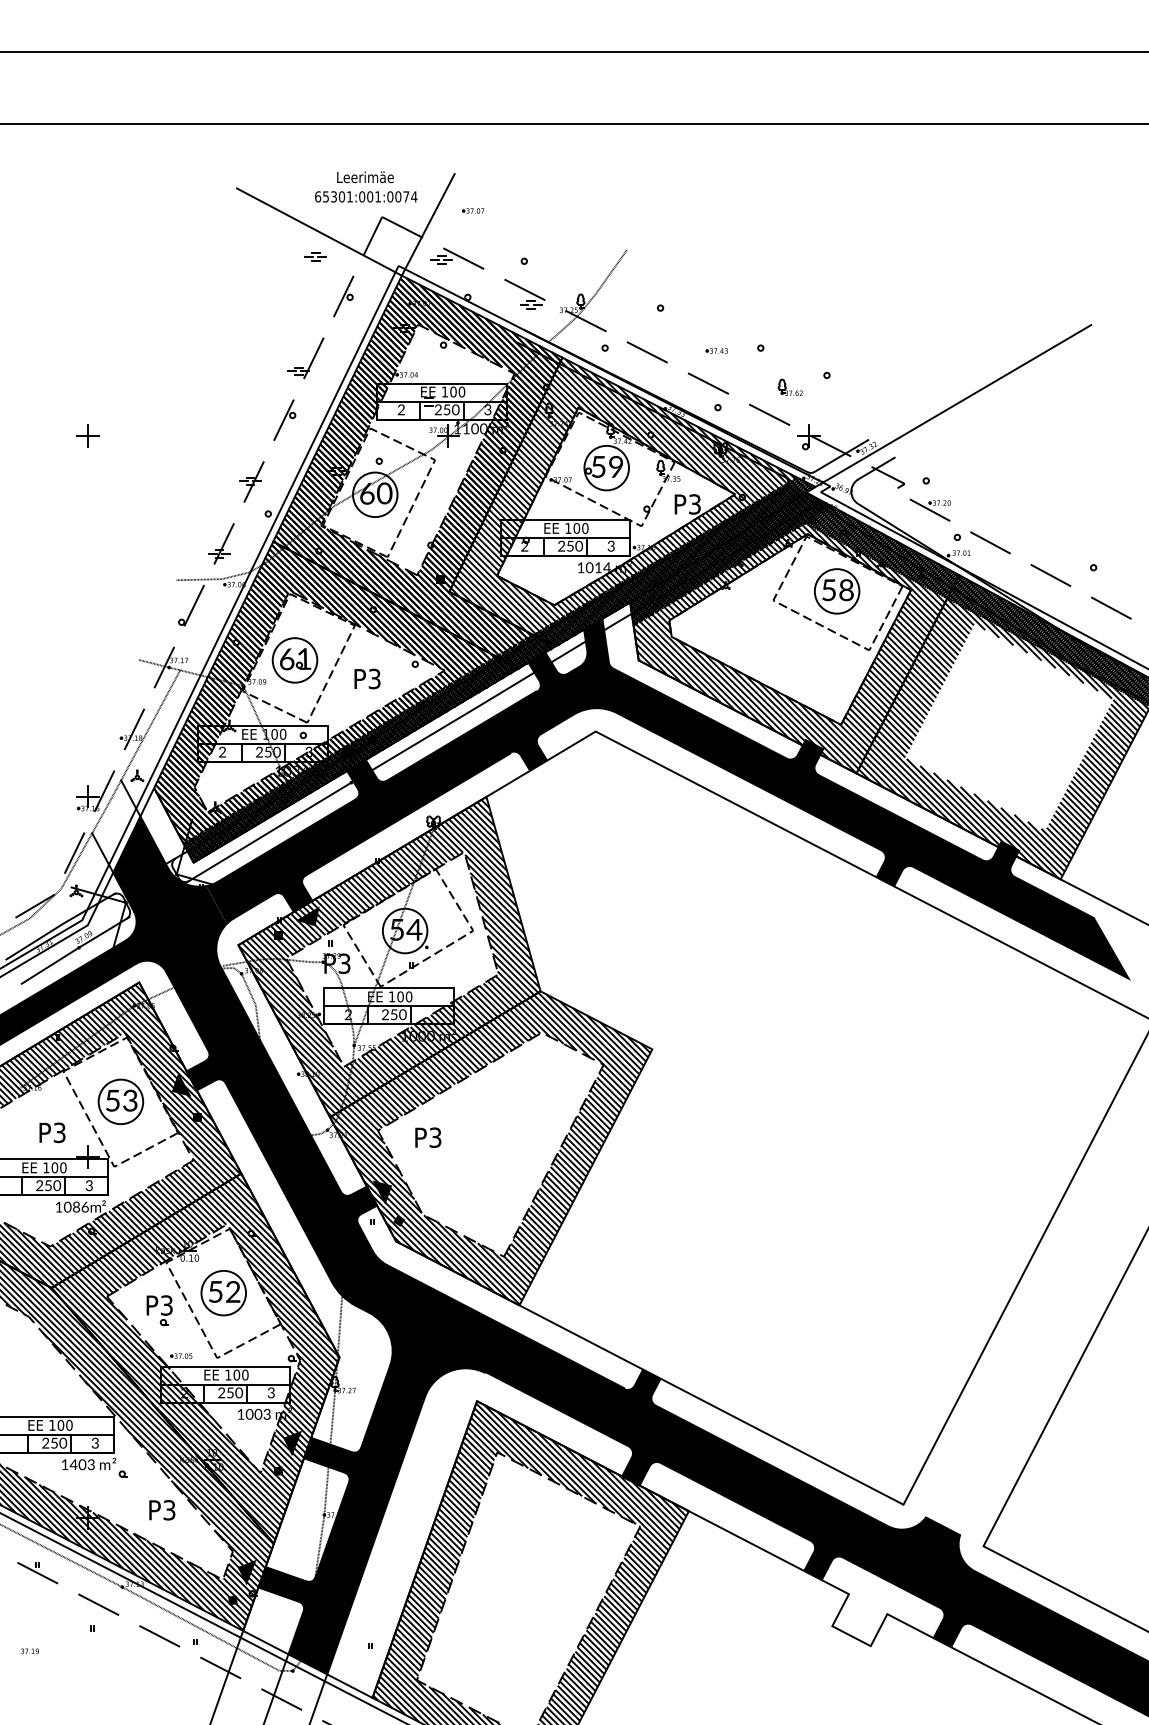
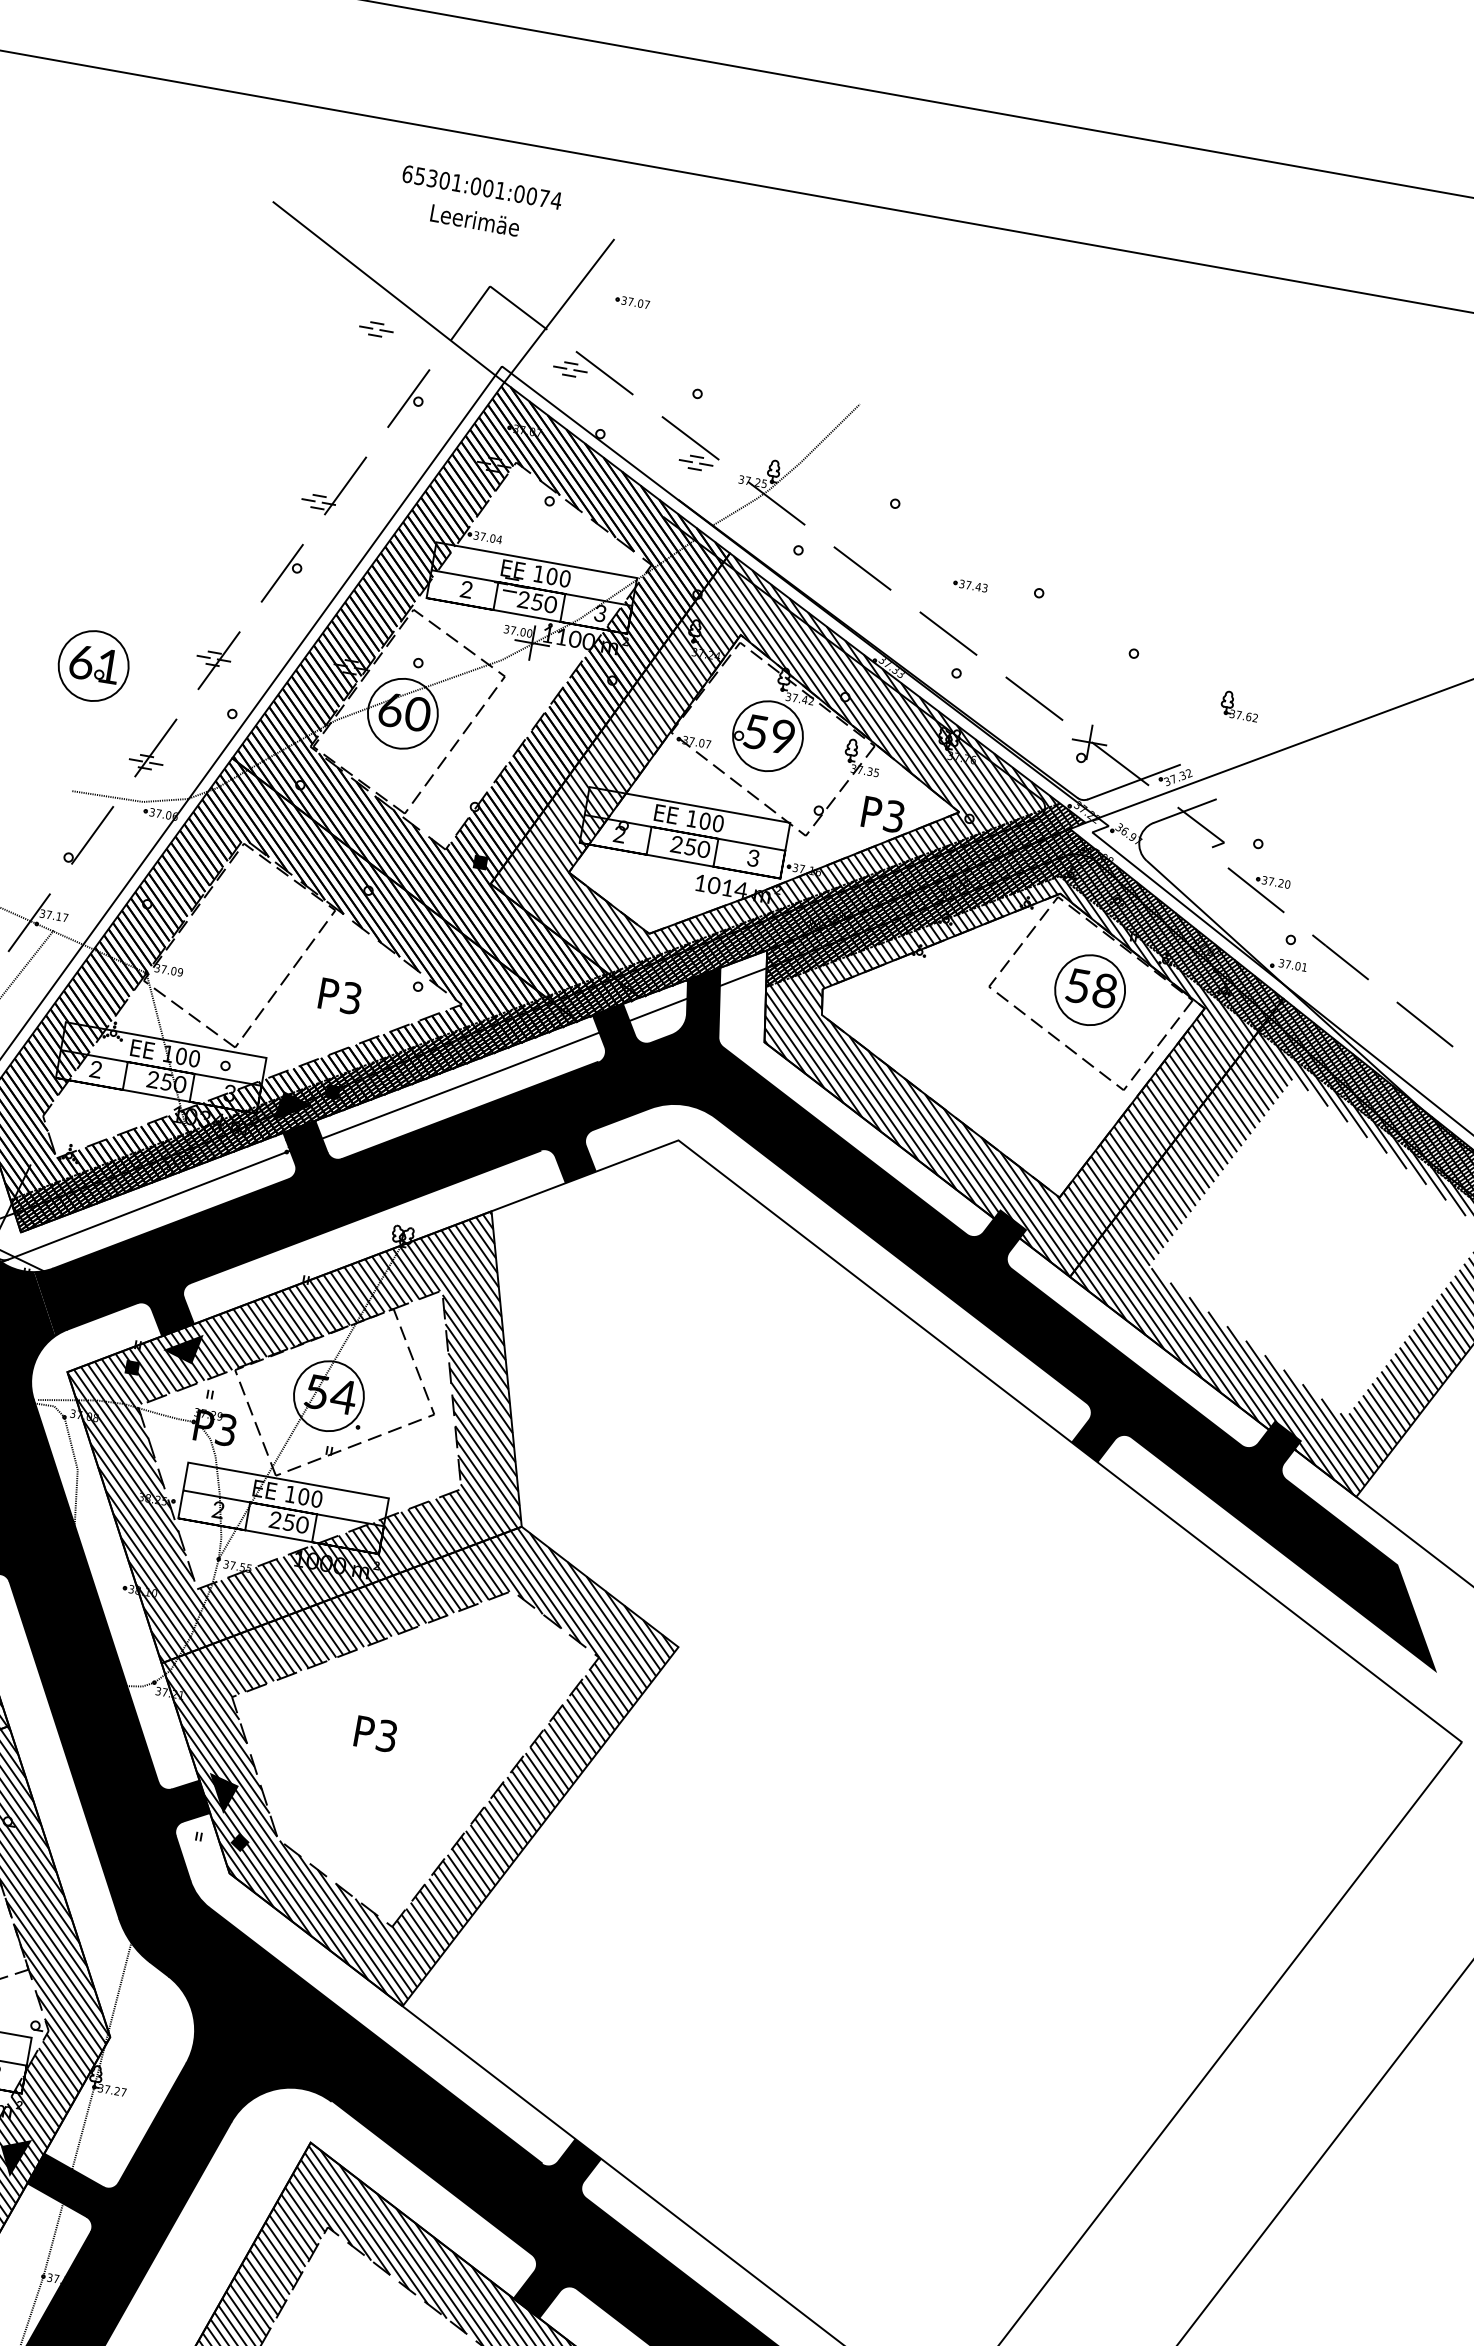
text: (366, 196) -> (482, 186), moved
part: (789, 386) -> (1238, 704), moved
part: (294, 660) -> (92, 666), moved
text: (428, 1137) -> (376, 1733), moved

